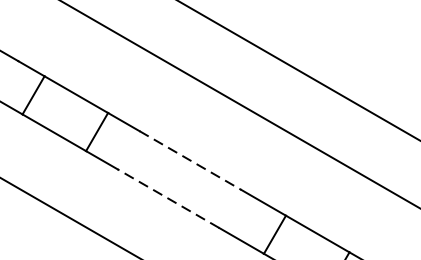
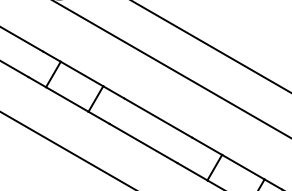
line: (190, 161) -> (158, 118), dashed -> solid
line: (168, 198) -> (143, 143), dashed -> solid

